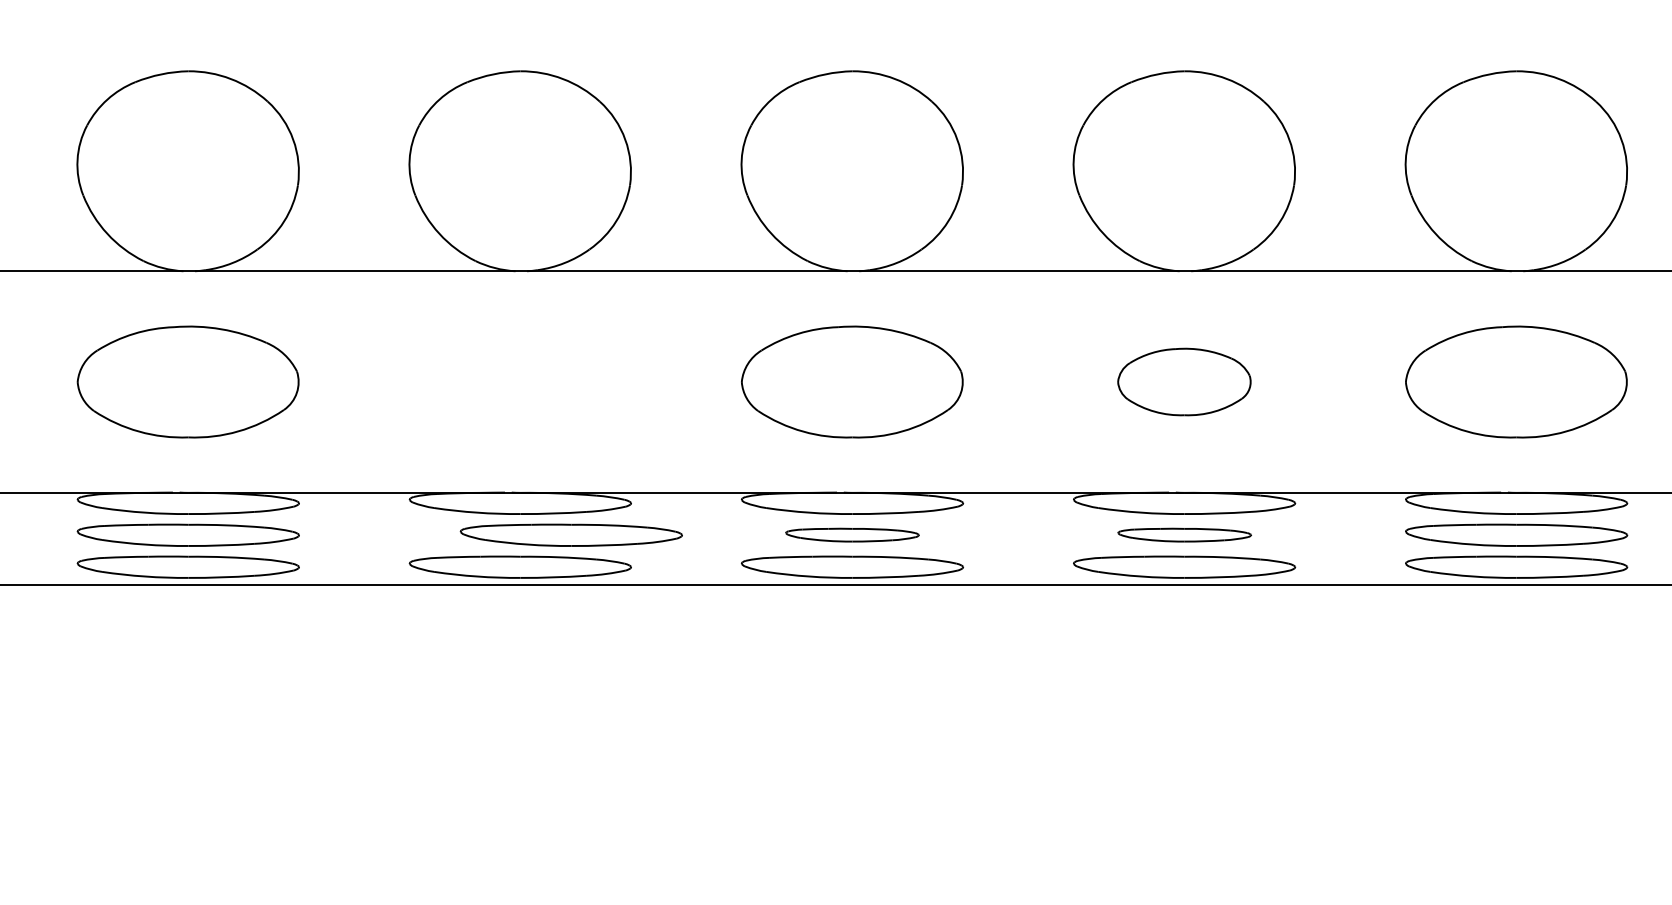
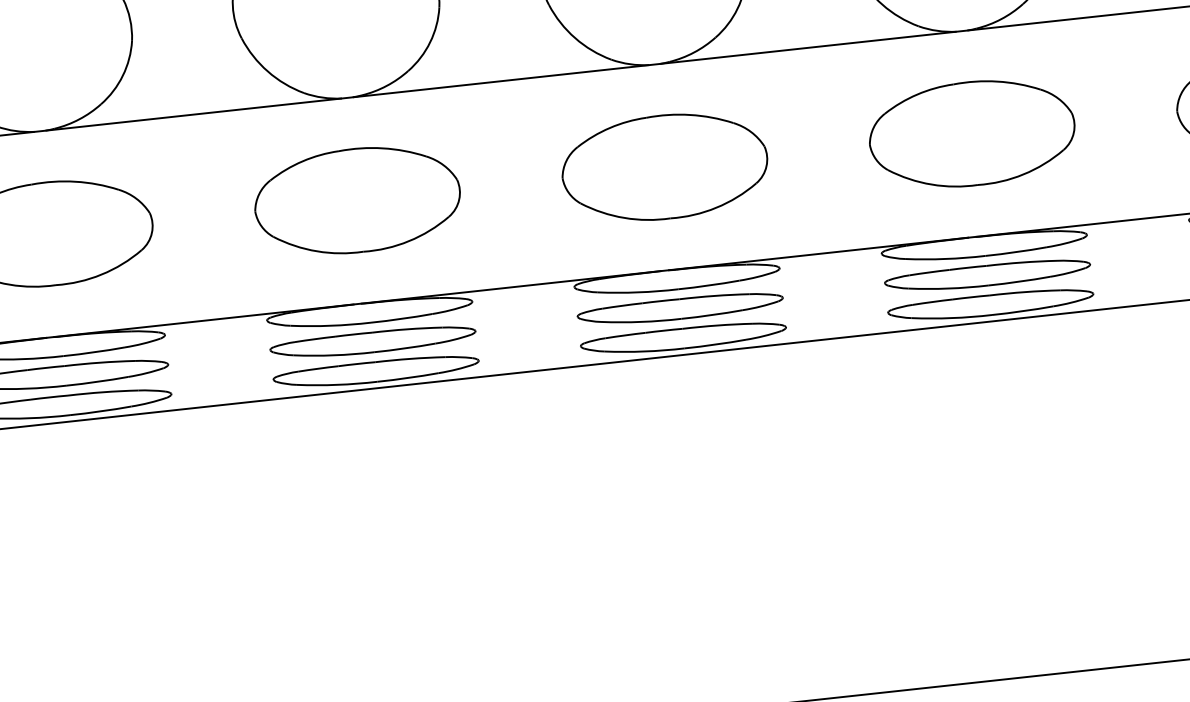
part: (519, 381) -> (356, 200), added
part: (1184, 381) -> (972, 133), size x1.67
part: (570, 534) -> (372, 341), moved
part: (852, 534) -> (680, 308), size x1.67
part: (1184, 534) -> (987, 274), size x1.67

